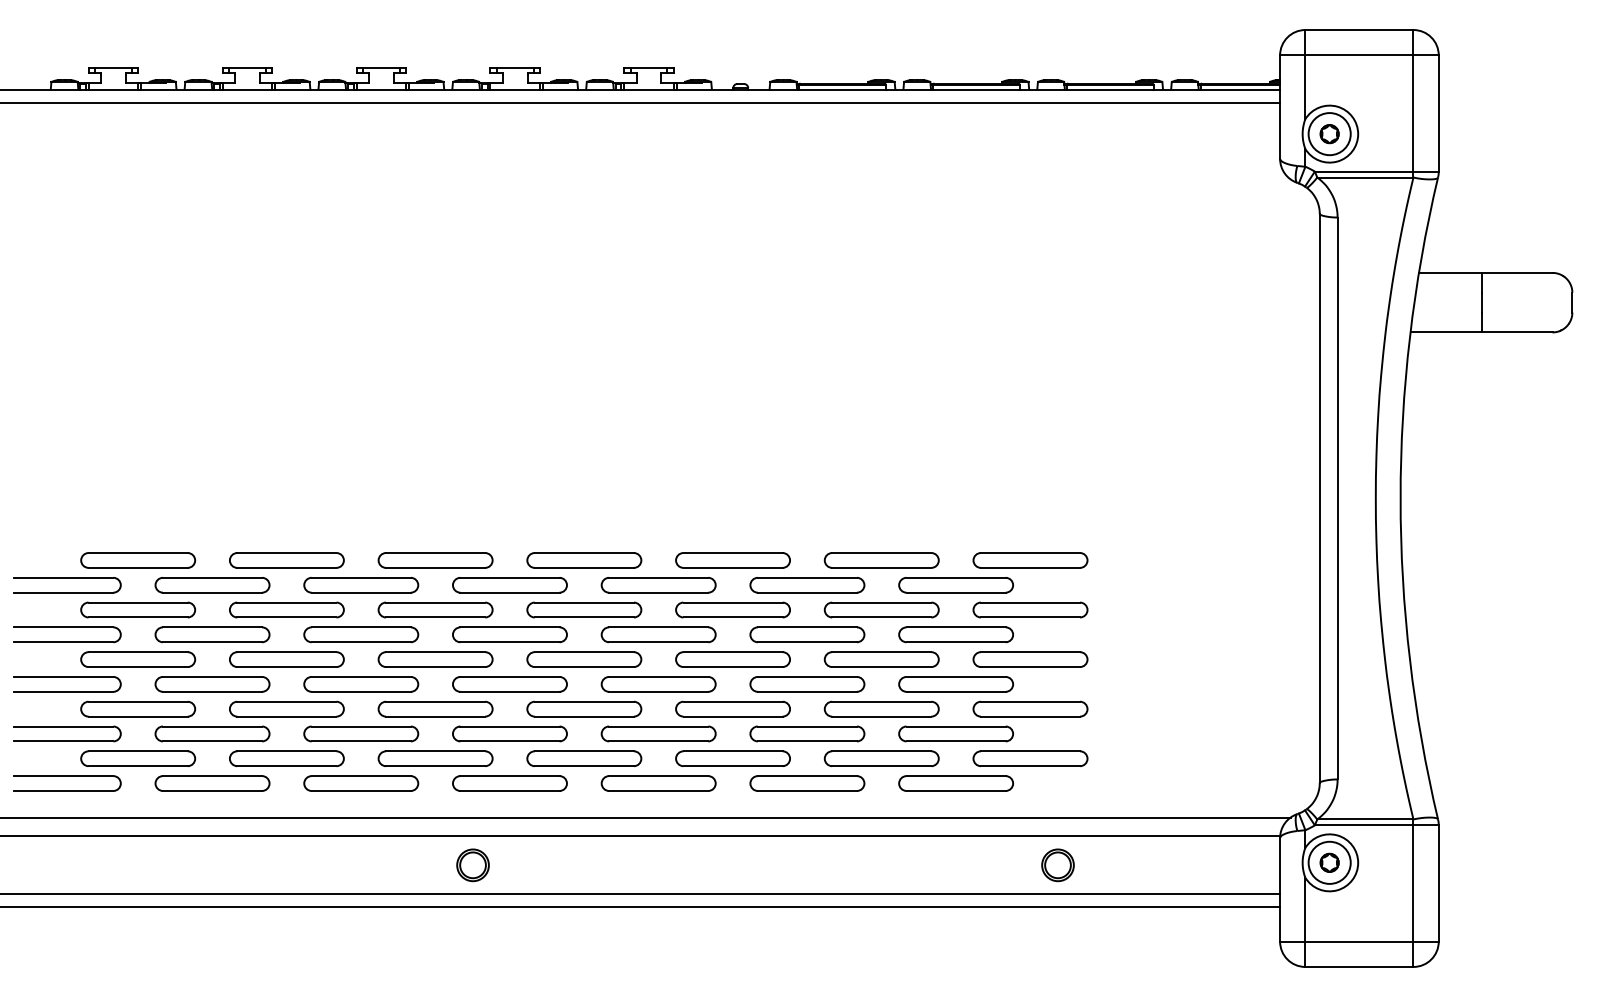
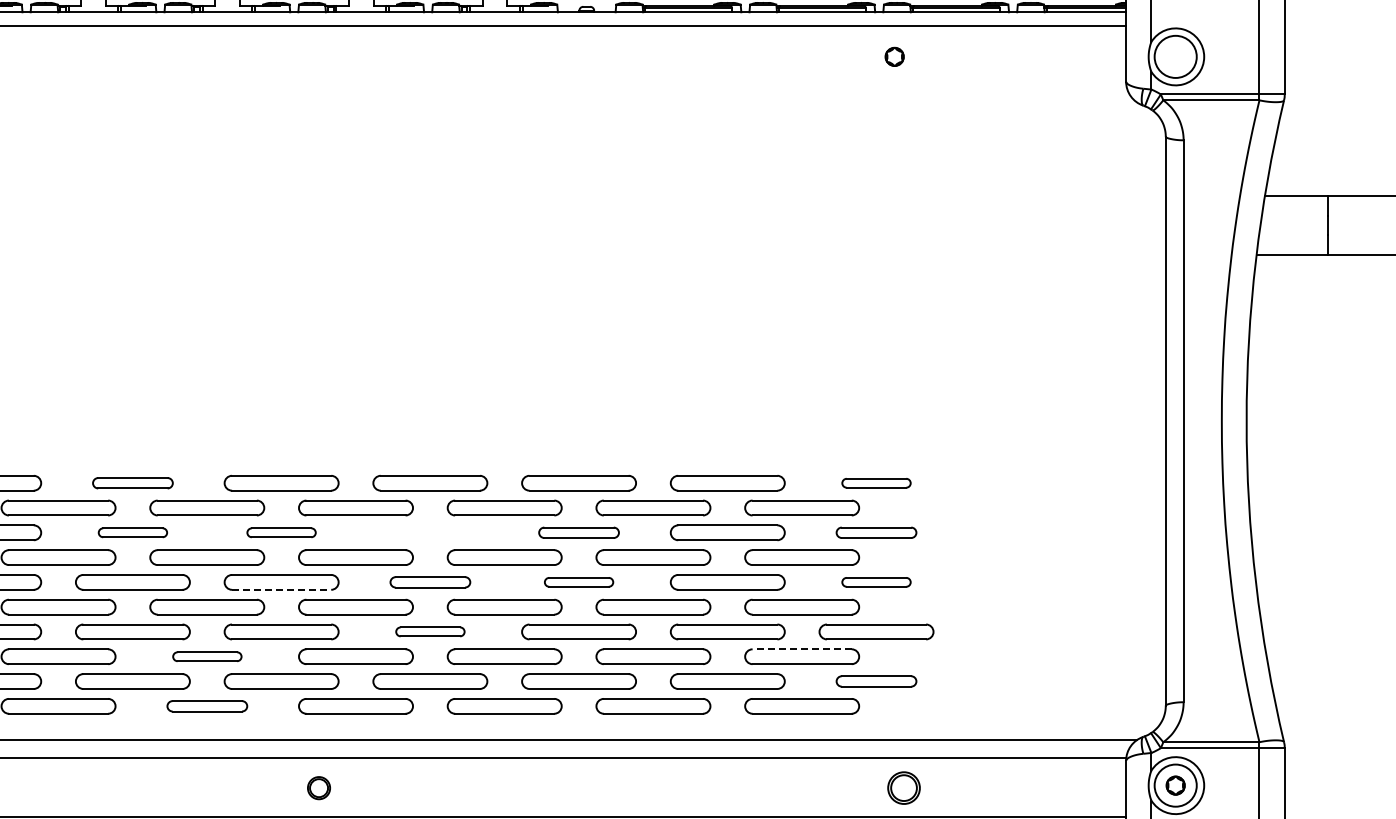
part: (1329, 134) -> (894, 57), moved
part: (286, 560) -> (132, 483), size x0.7
part: (1030, 560) -> (876, 483), size x0.6
part: (286, 609) -> (132, 532), size x0.6
part: (435, 609) -> (281, 532), size x0.6
part: (584, 609) -> (430, 532), removed
part: (732, 609) -> (578, 532), size x0.7
part: (1030, 609) -> (876, 532), size x0.7
part: (584, 659) -> (430, 582), size x0.7
part: (732, 659) -> (578, 582), size x0.6
part: (1030, 659) -> (876, 582), size x0.6
line: (435, 667) -> (281, 590), solid -> dashed
part: (584, 708) -> (430, 631), size x0.6
line: (956, 726) -> (802, 649), solid -> dashed
part: (361, 733) -> (207, 656), size x0.6
part: (1030, 758) -> (876, 681), size x0.7
part: (361, 783) -> (207, 706), size x0.7
part: (472, 865) -> (318, 788), size x0.7

